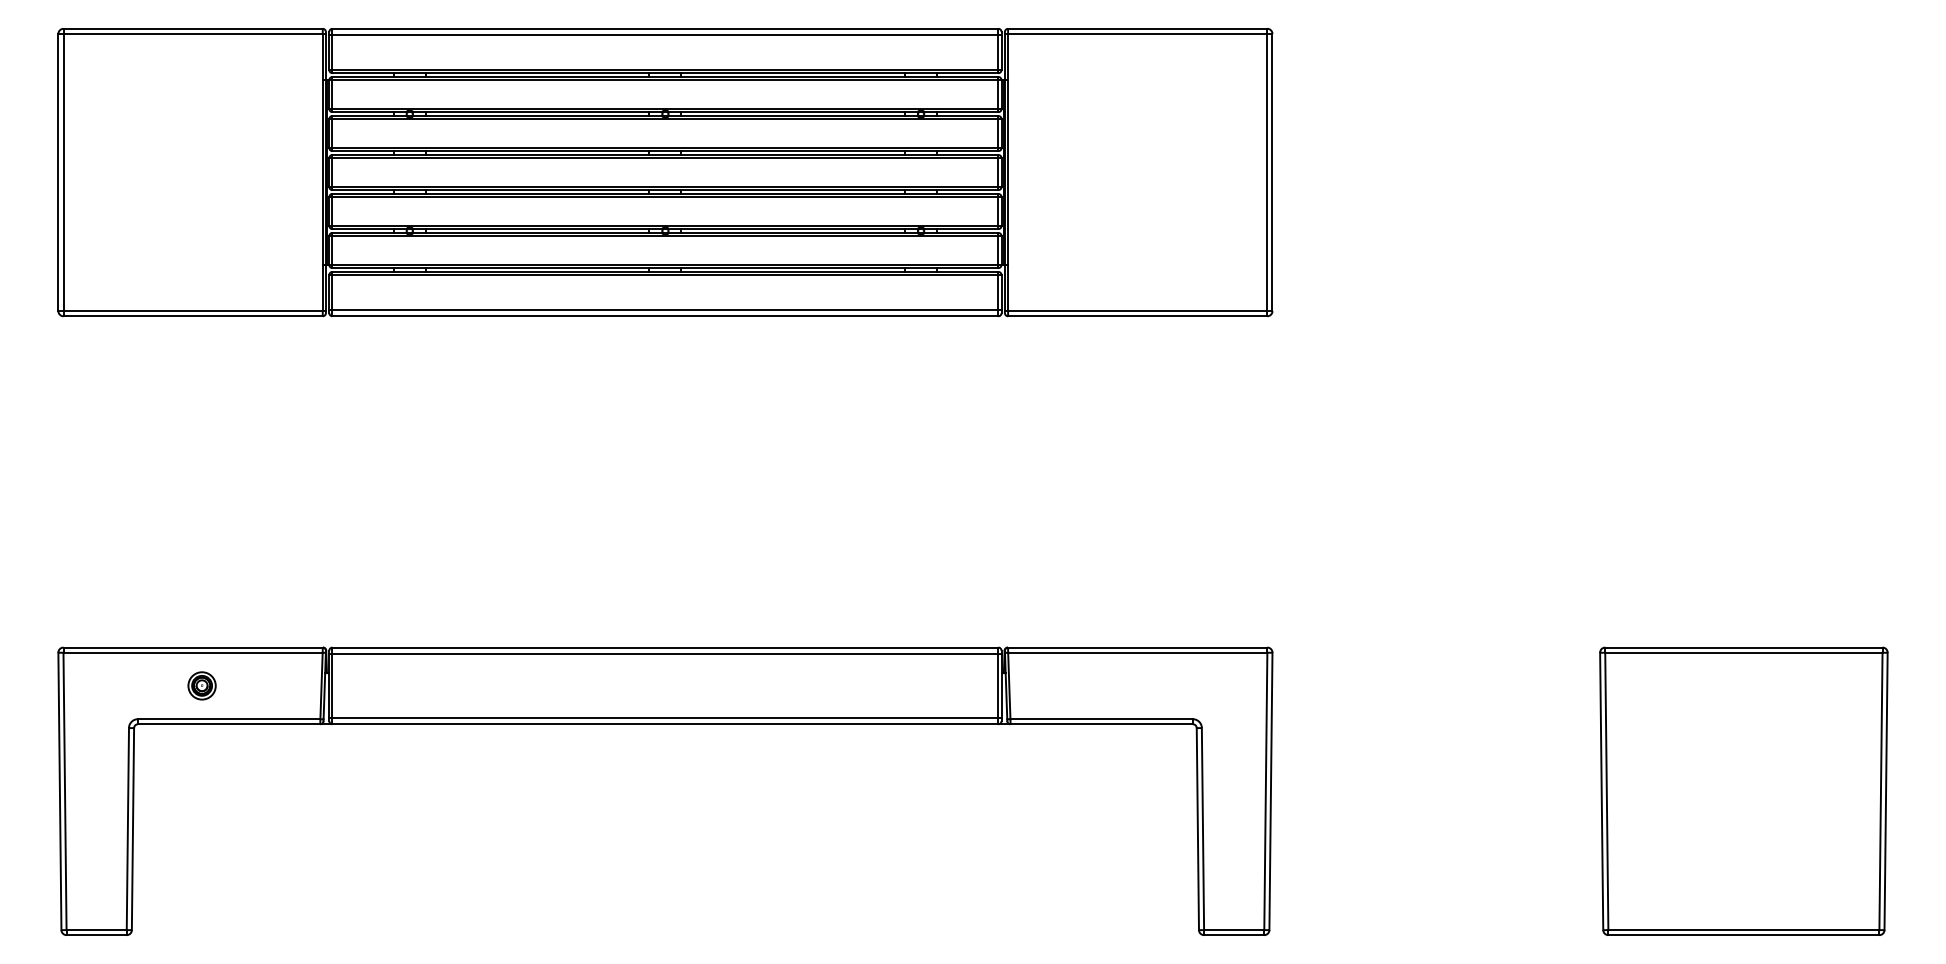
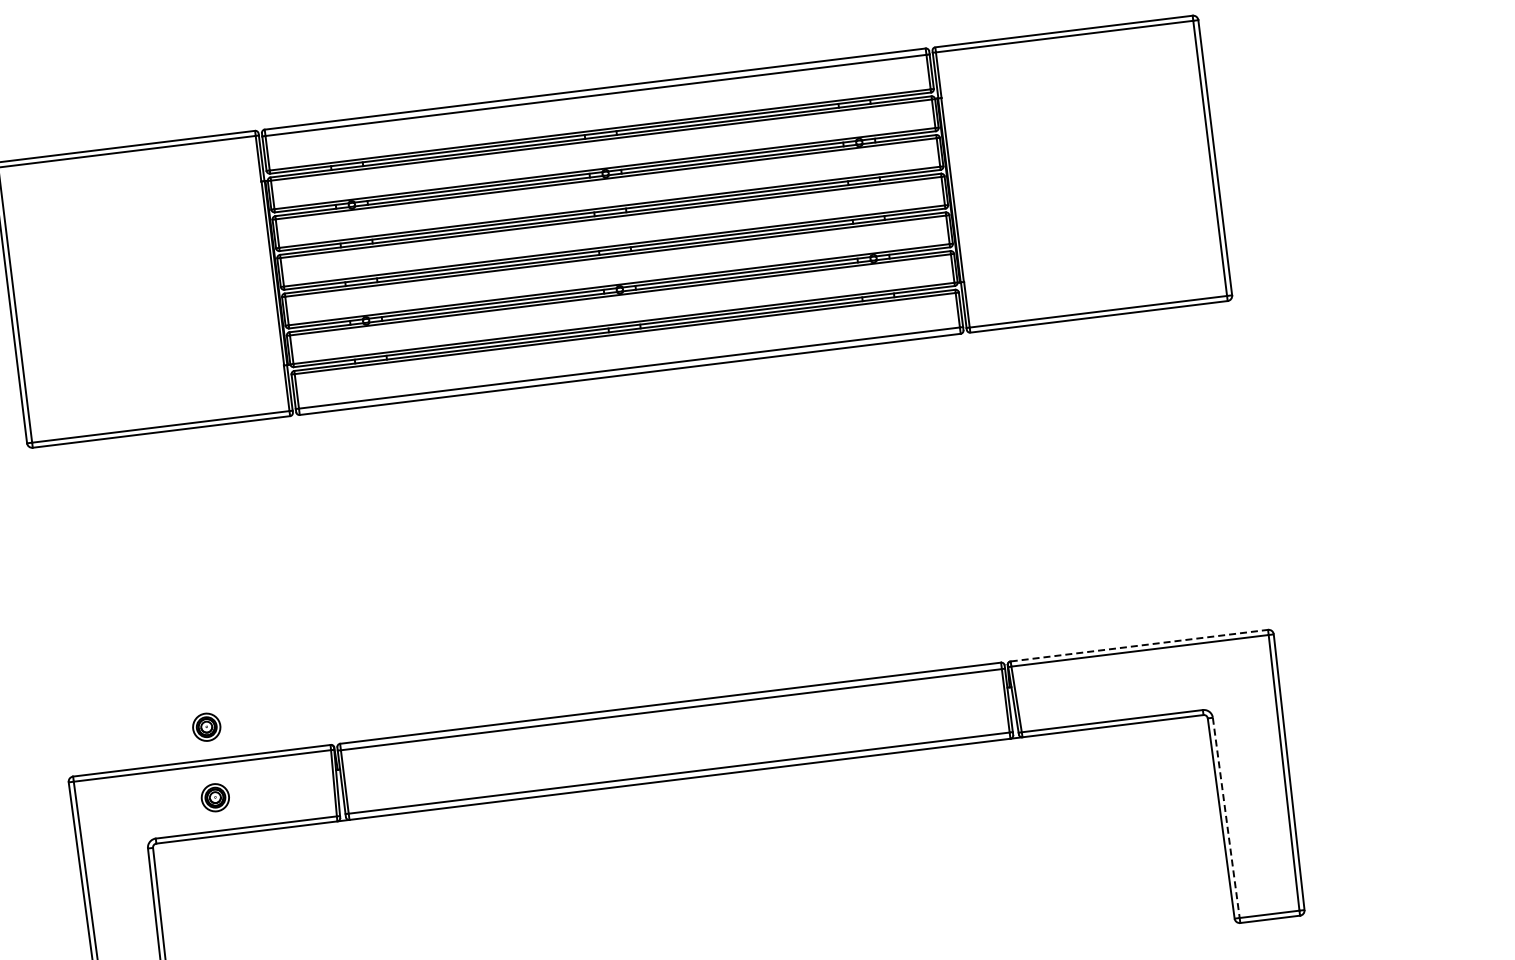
part: (201, 614) -> (206, 726), added
line: (1137, 647) -> (1139, 645), solid -> dashed
line: (1202, 829) -> (1225, 818), solid -> dashed

